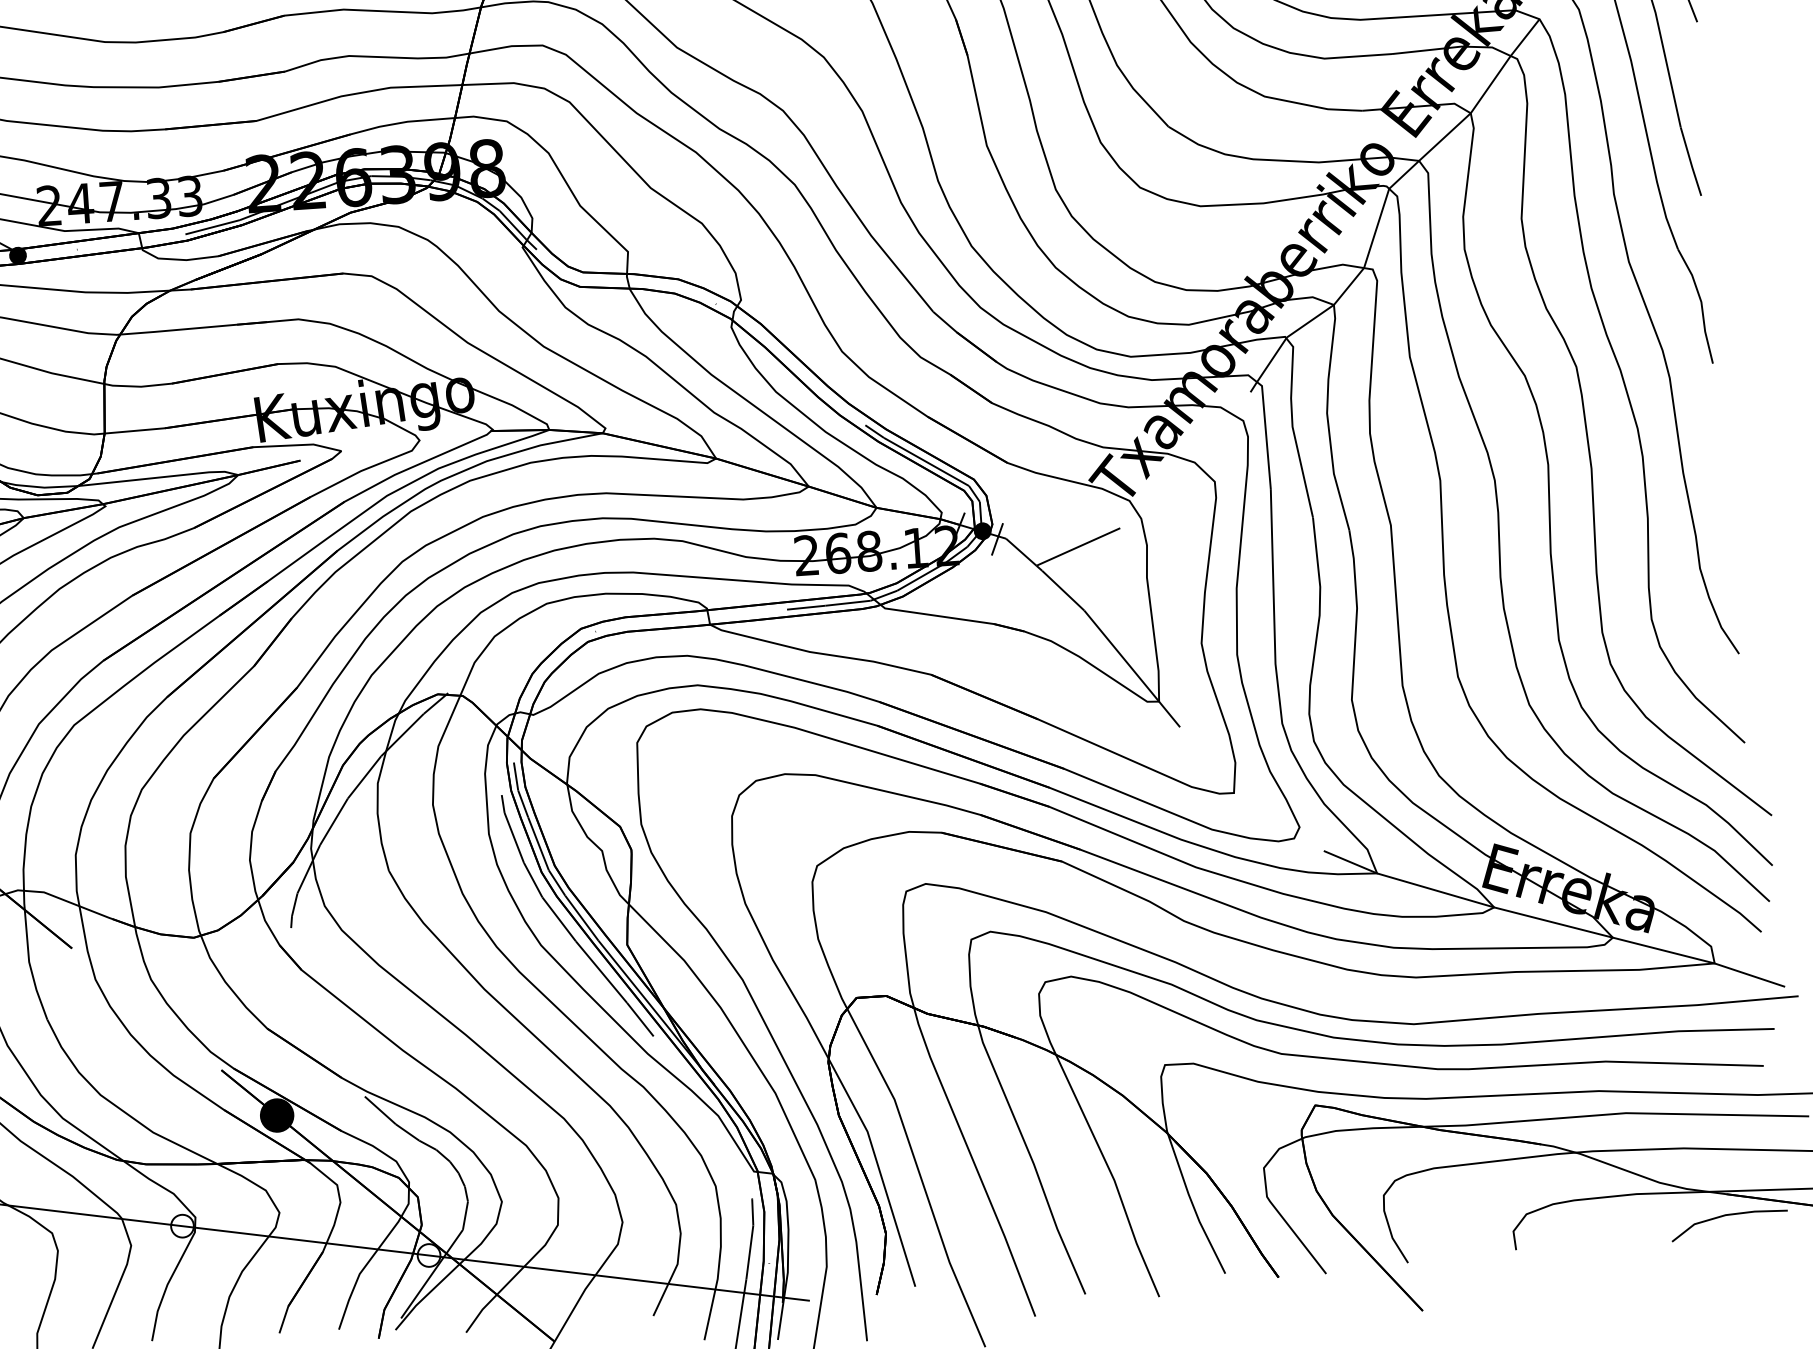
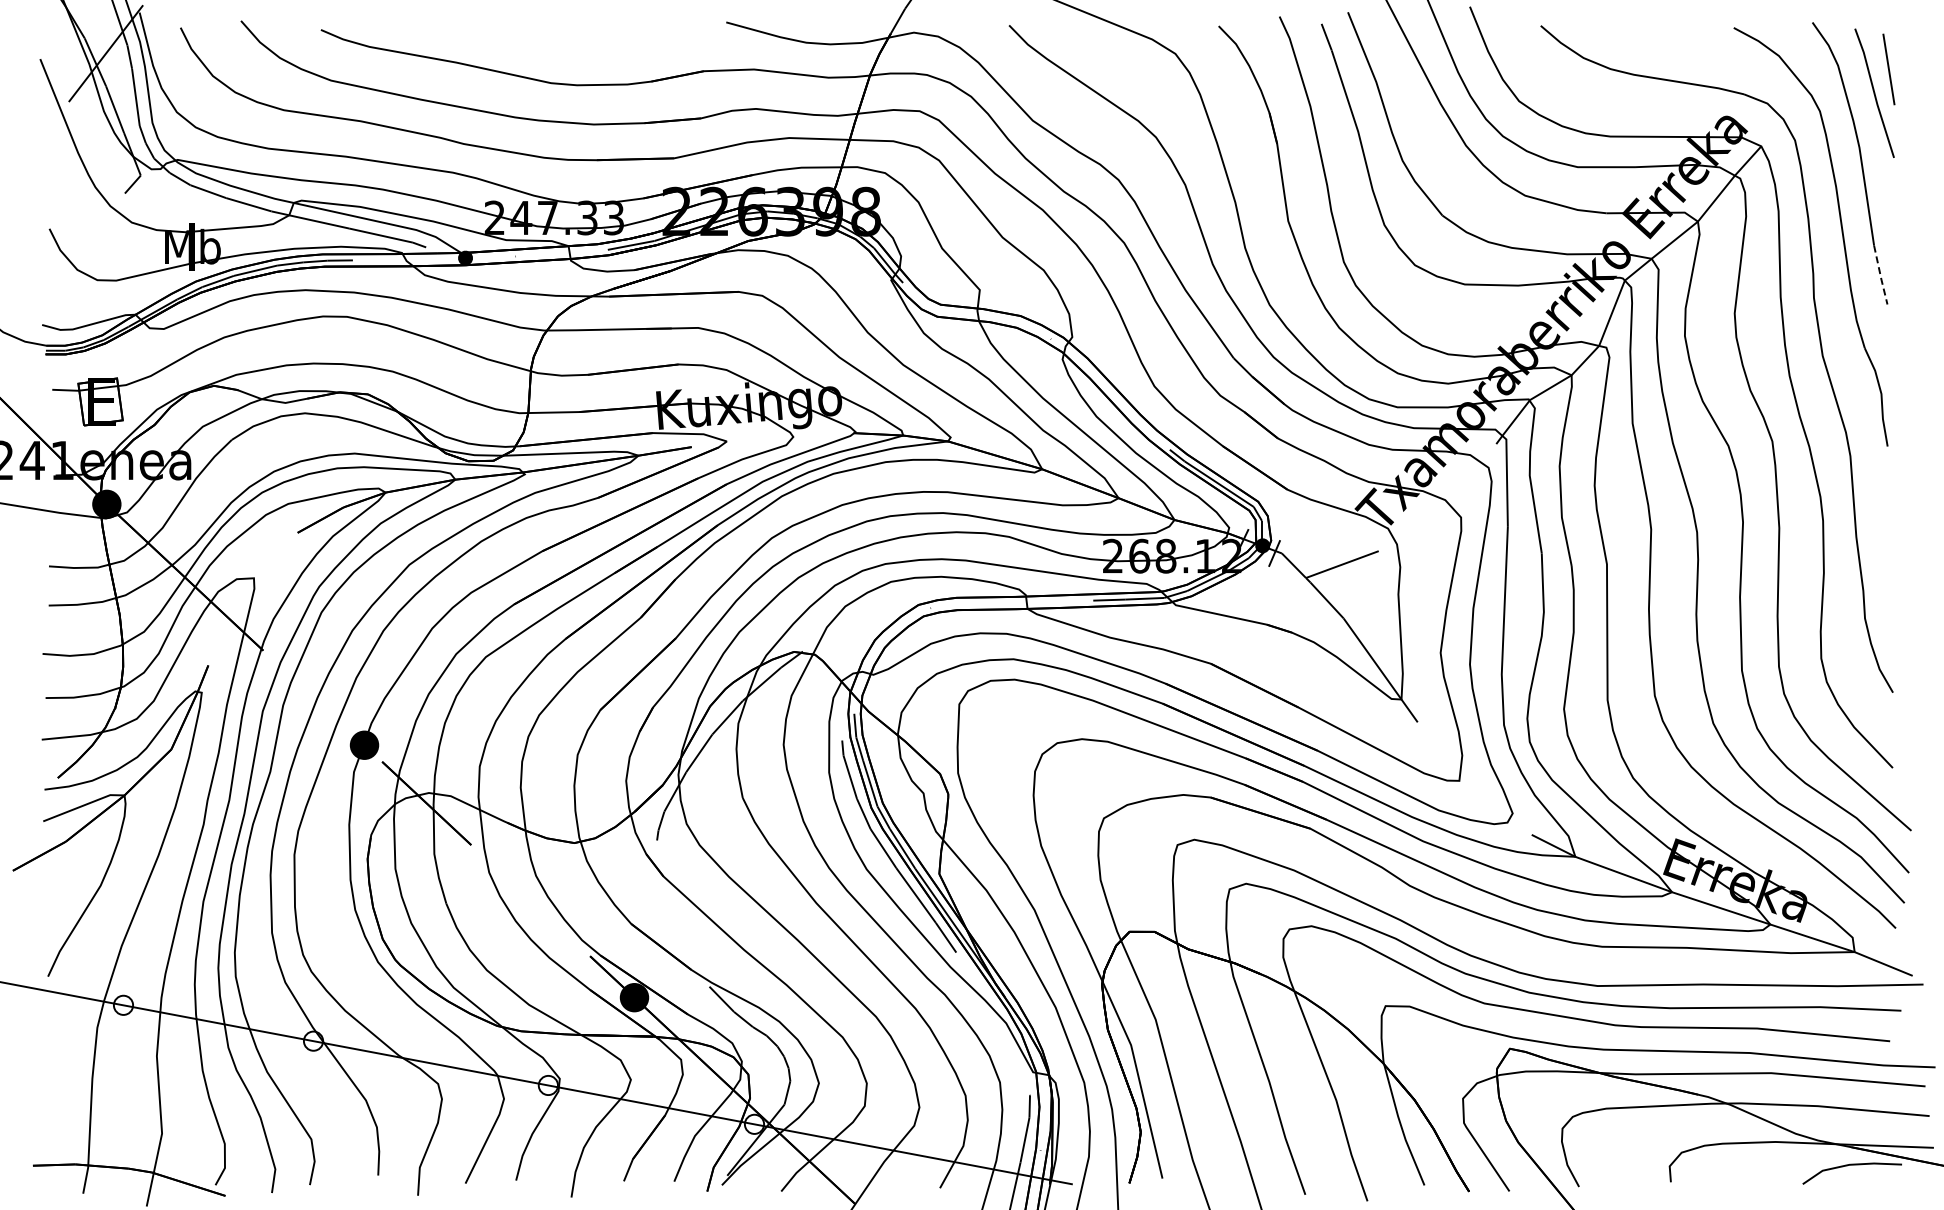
line: (1690, 163) -> (1880, 276), solid -> dashed

